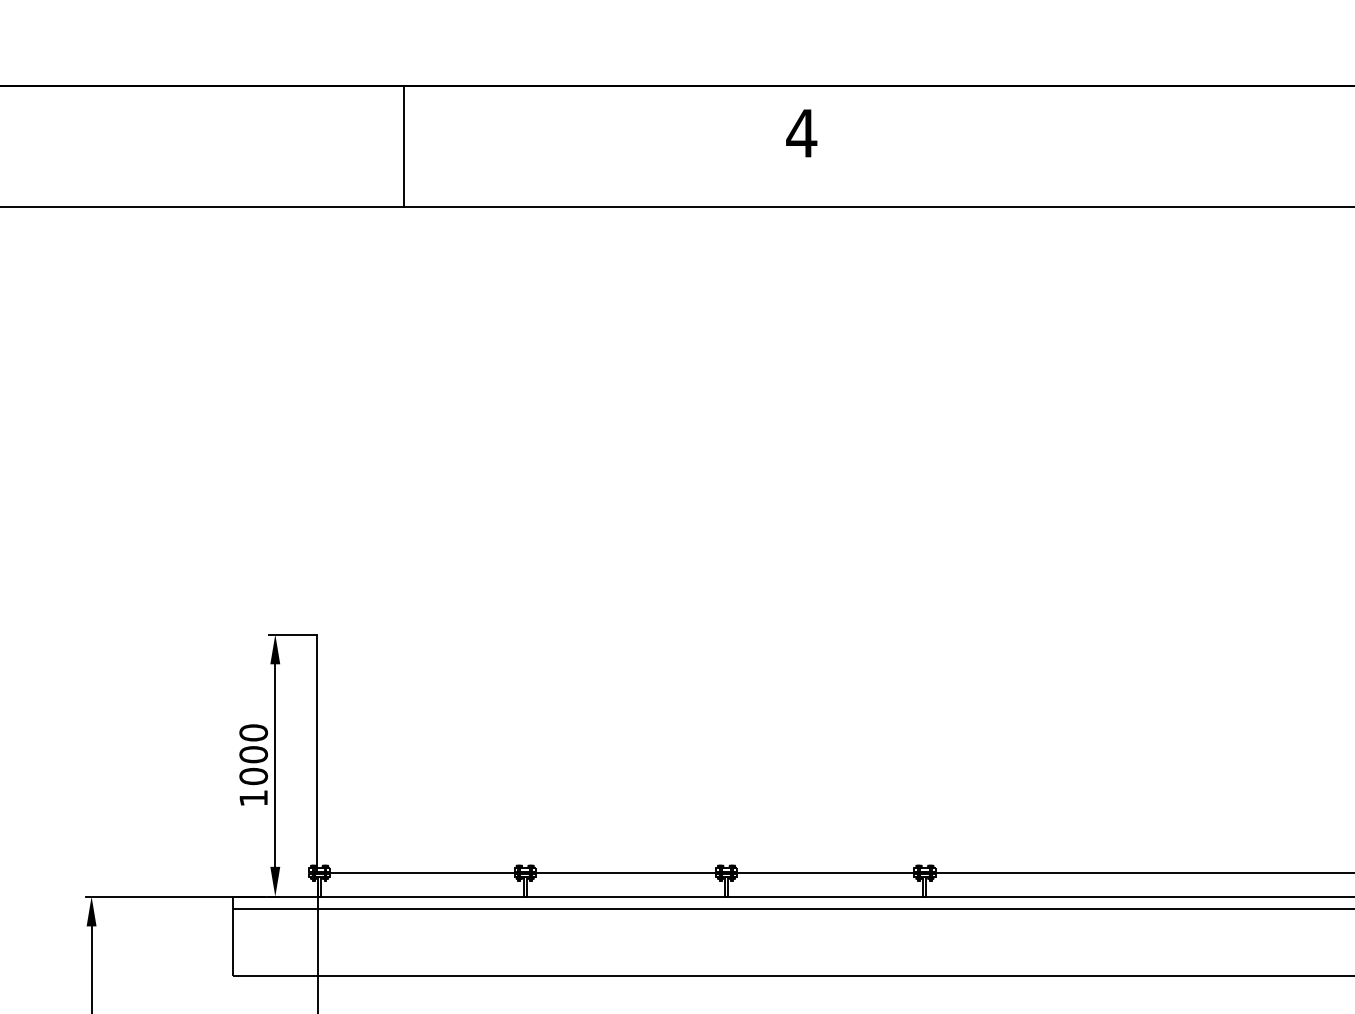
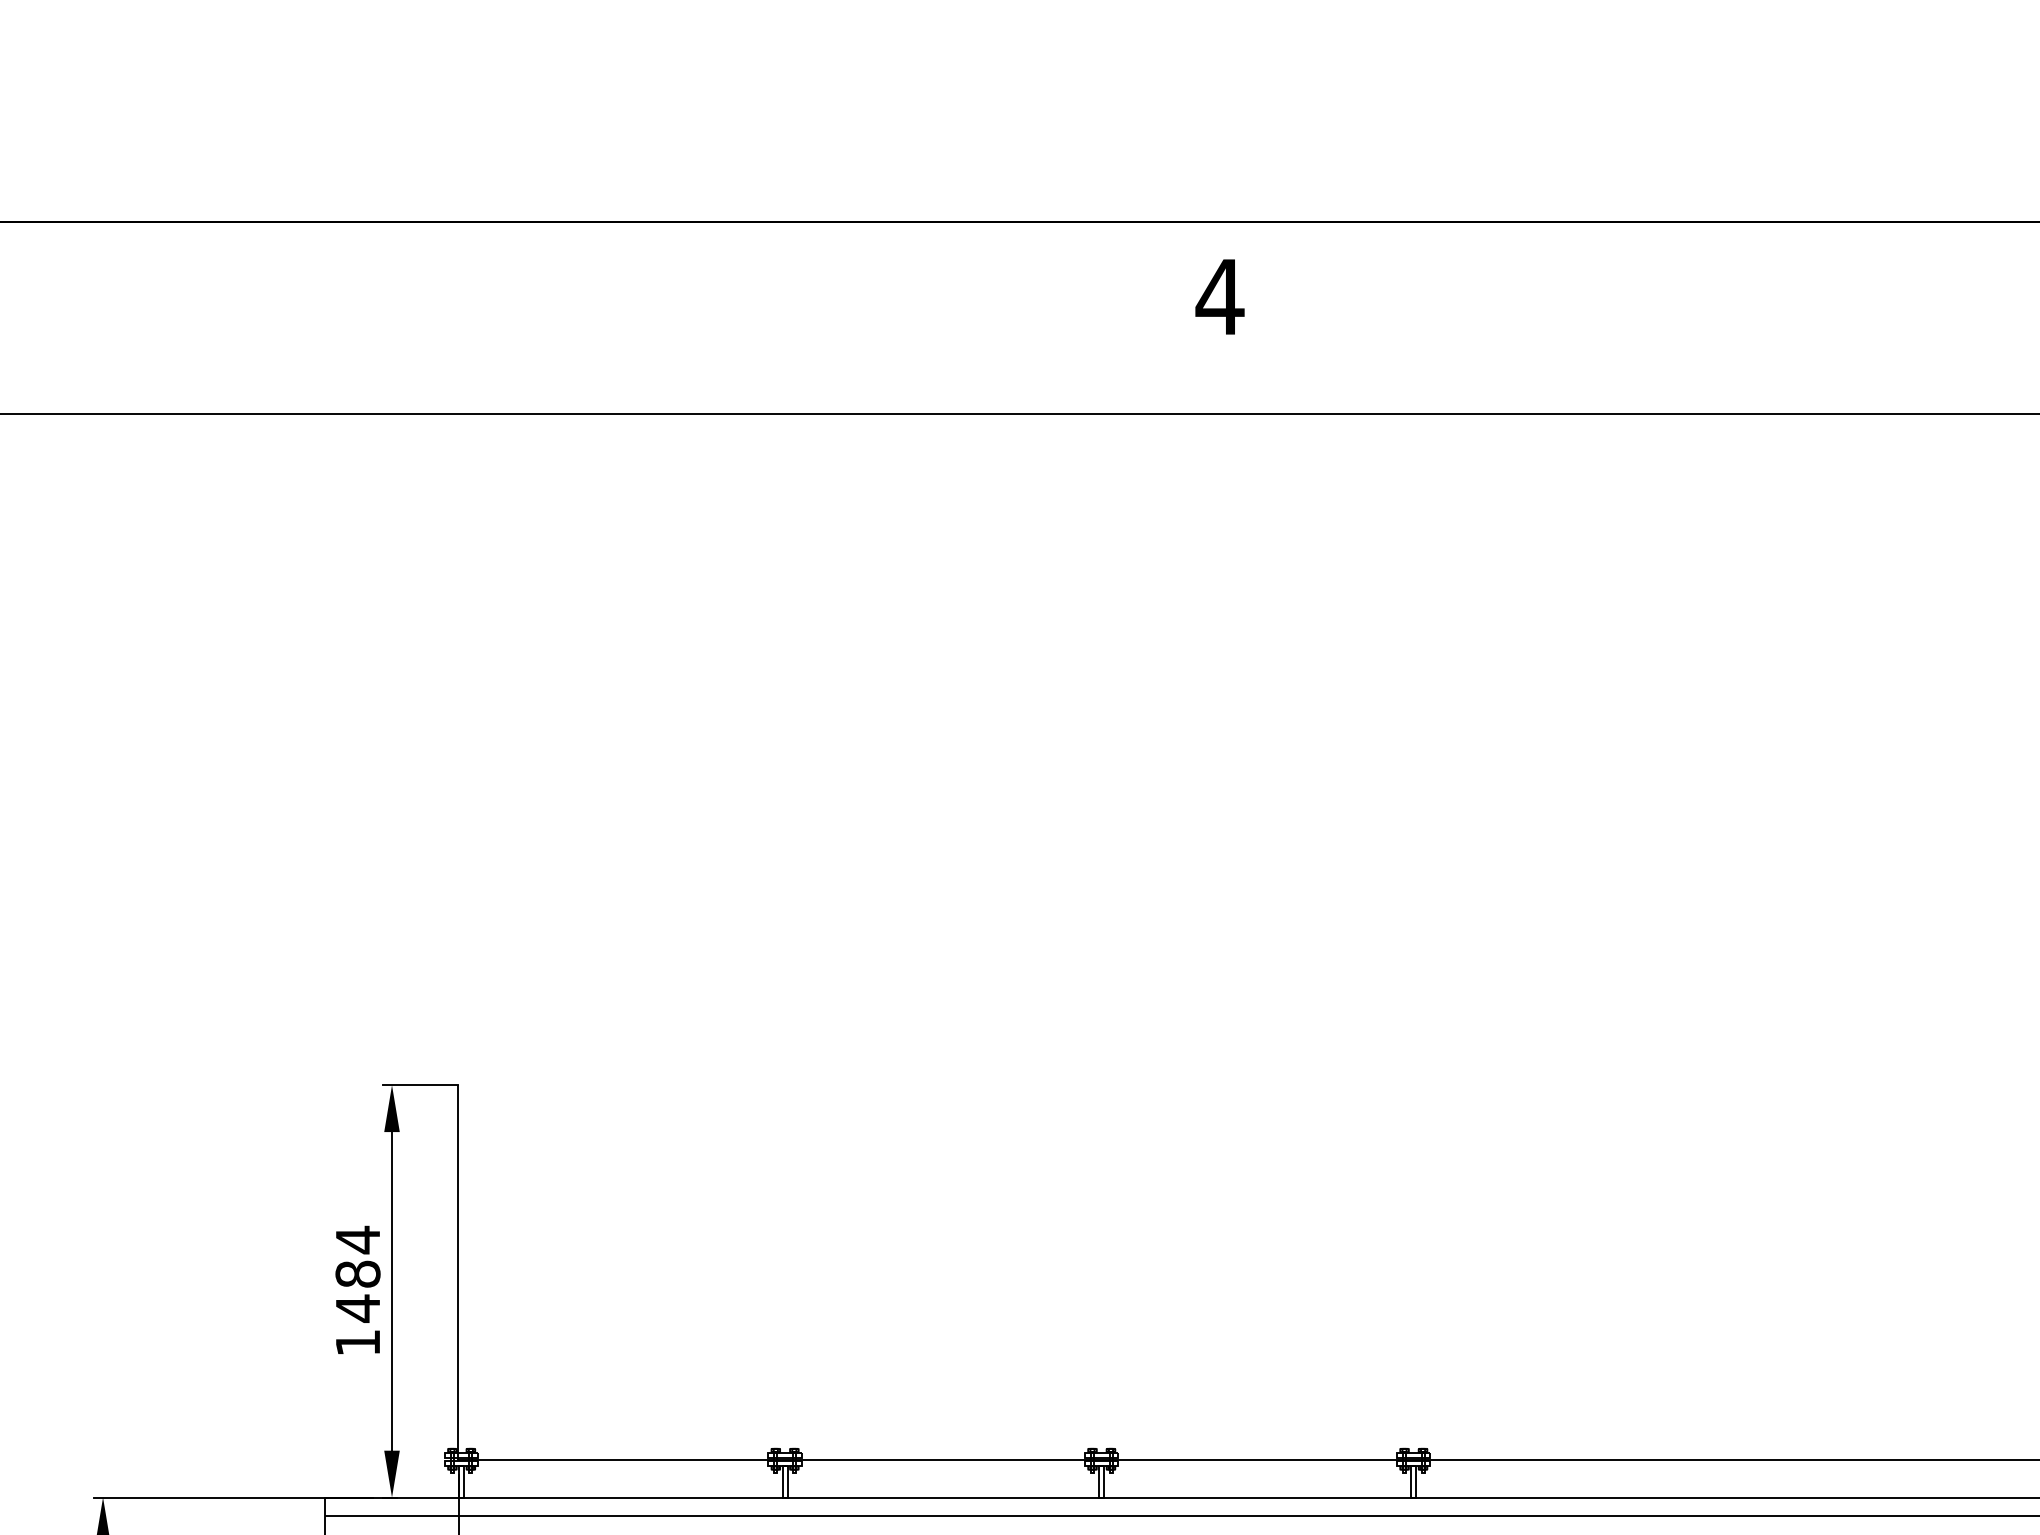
line: (403, 146) -> (593, 317), removed
text: (253, 754) -> (357, 1273), 1000 -> 1484

